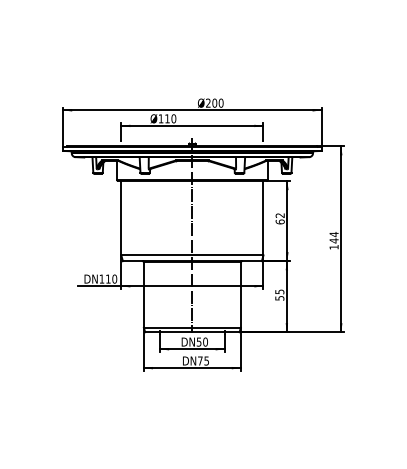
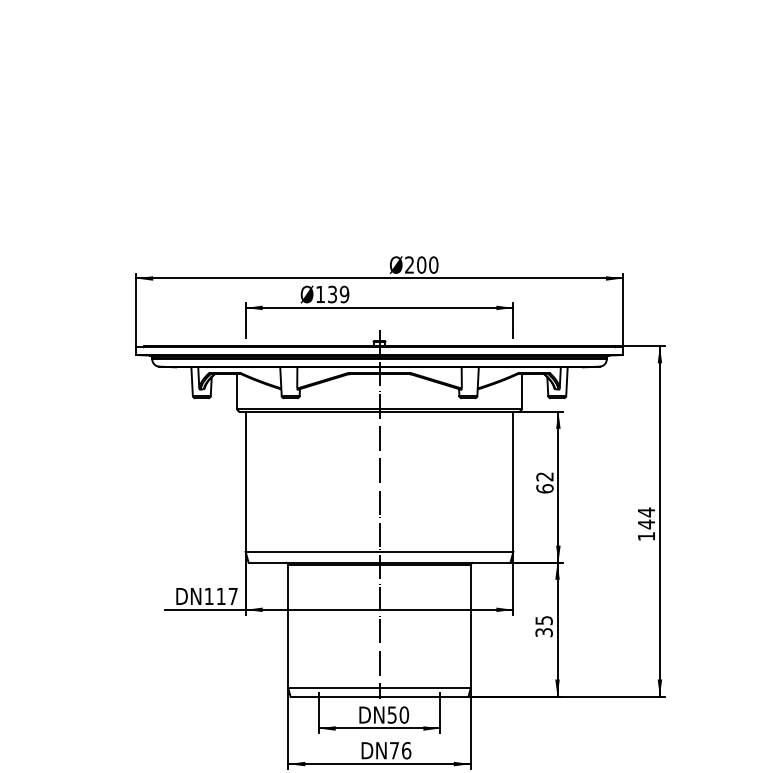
text: (170, 118) -> (338, 293), 110 -> 139
text: (114, 278) -> (232, 595), 110 -> 117
text: (279, 298) -> (543, 632), 55 -> 35
text: (206, 360) -> (406, 749), 75 -> 76

